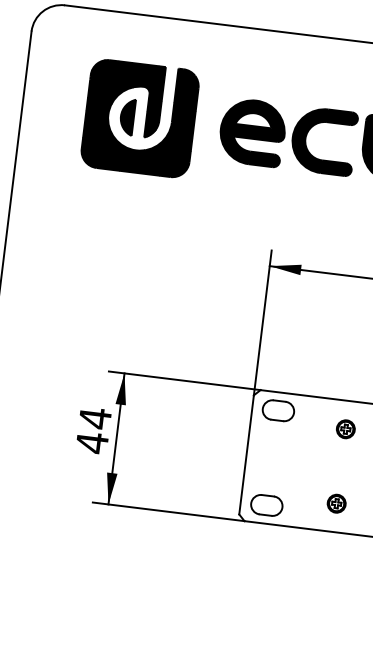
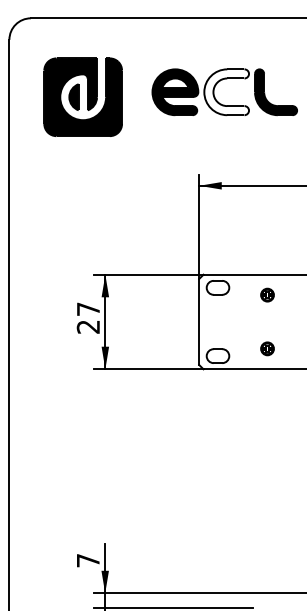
part: (139, 117) -> (82, 96), moved
fill: (323, 141) -> (226, 92), removed
text: (92, 431) -> (87, 318), 44 -> 27

